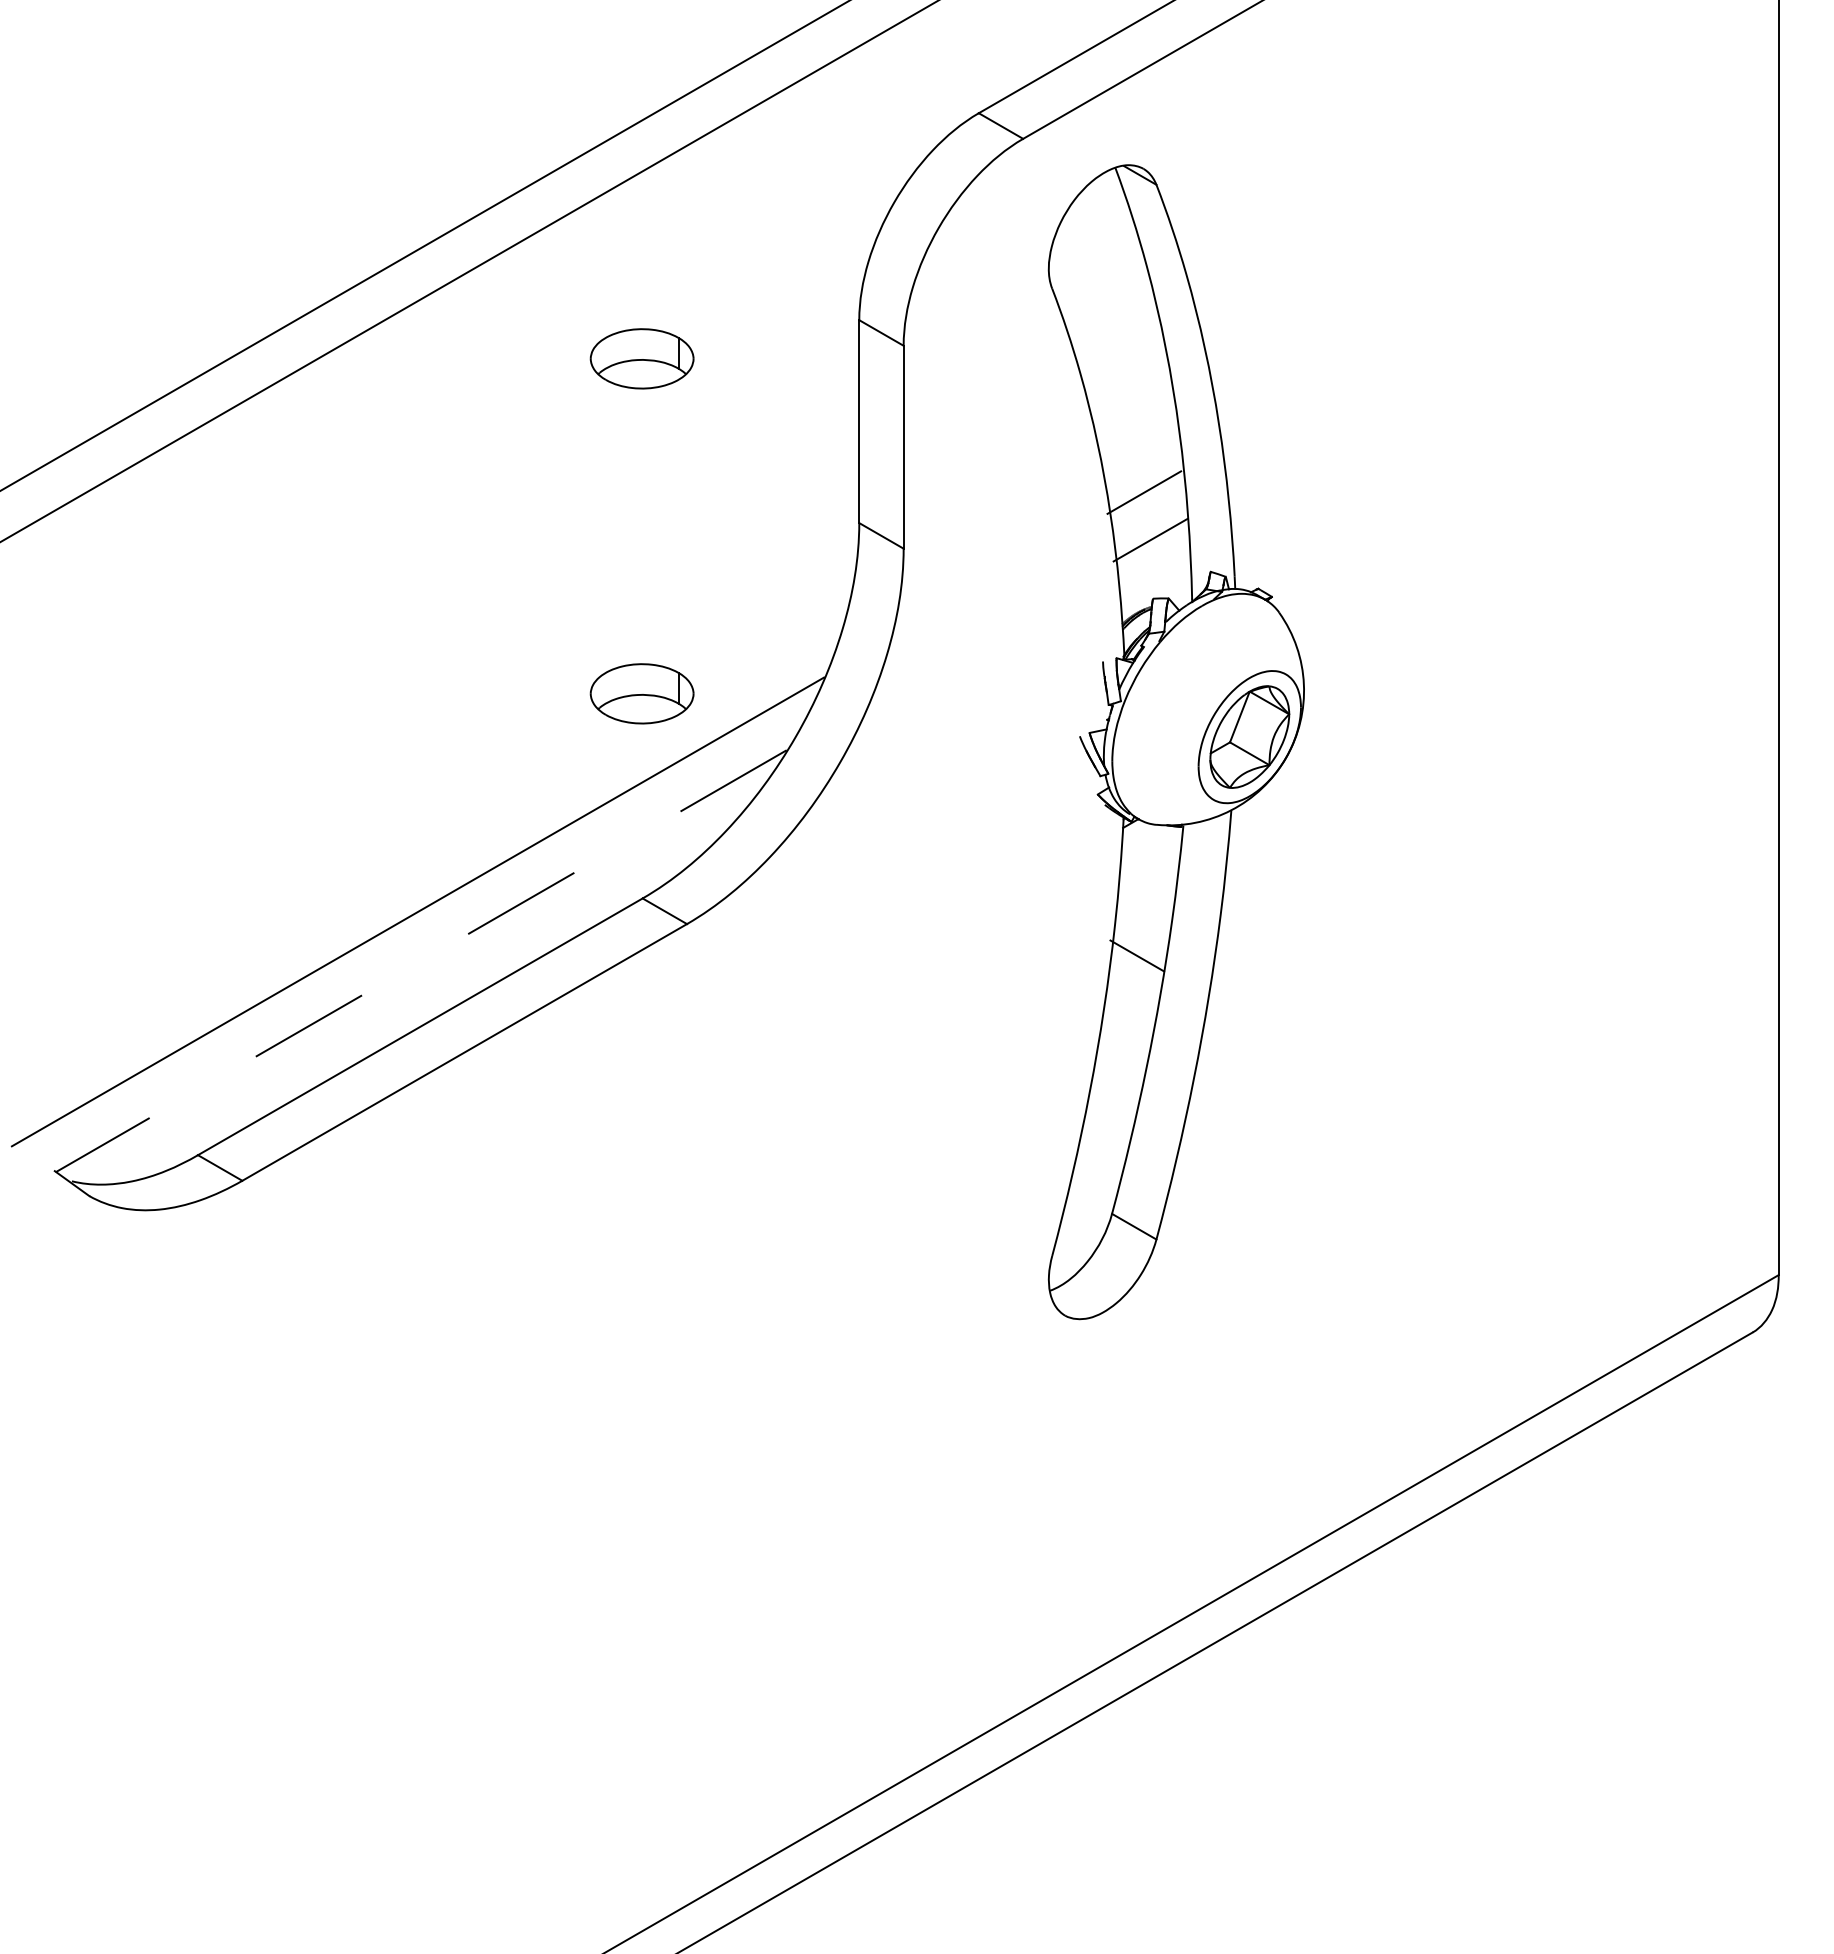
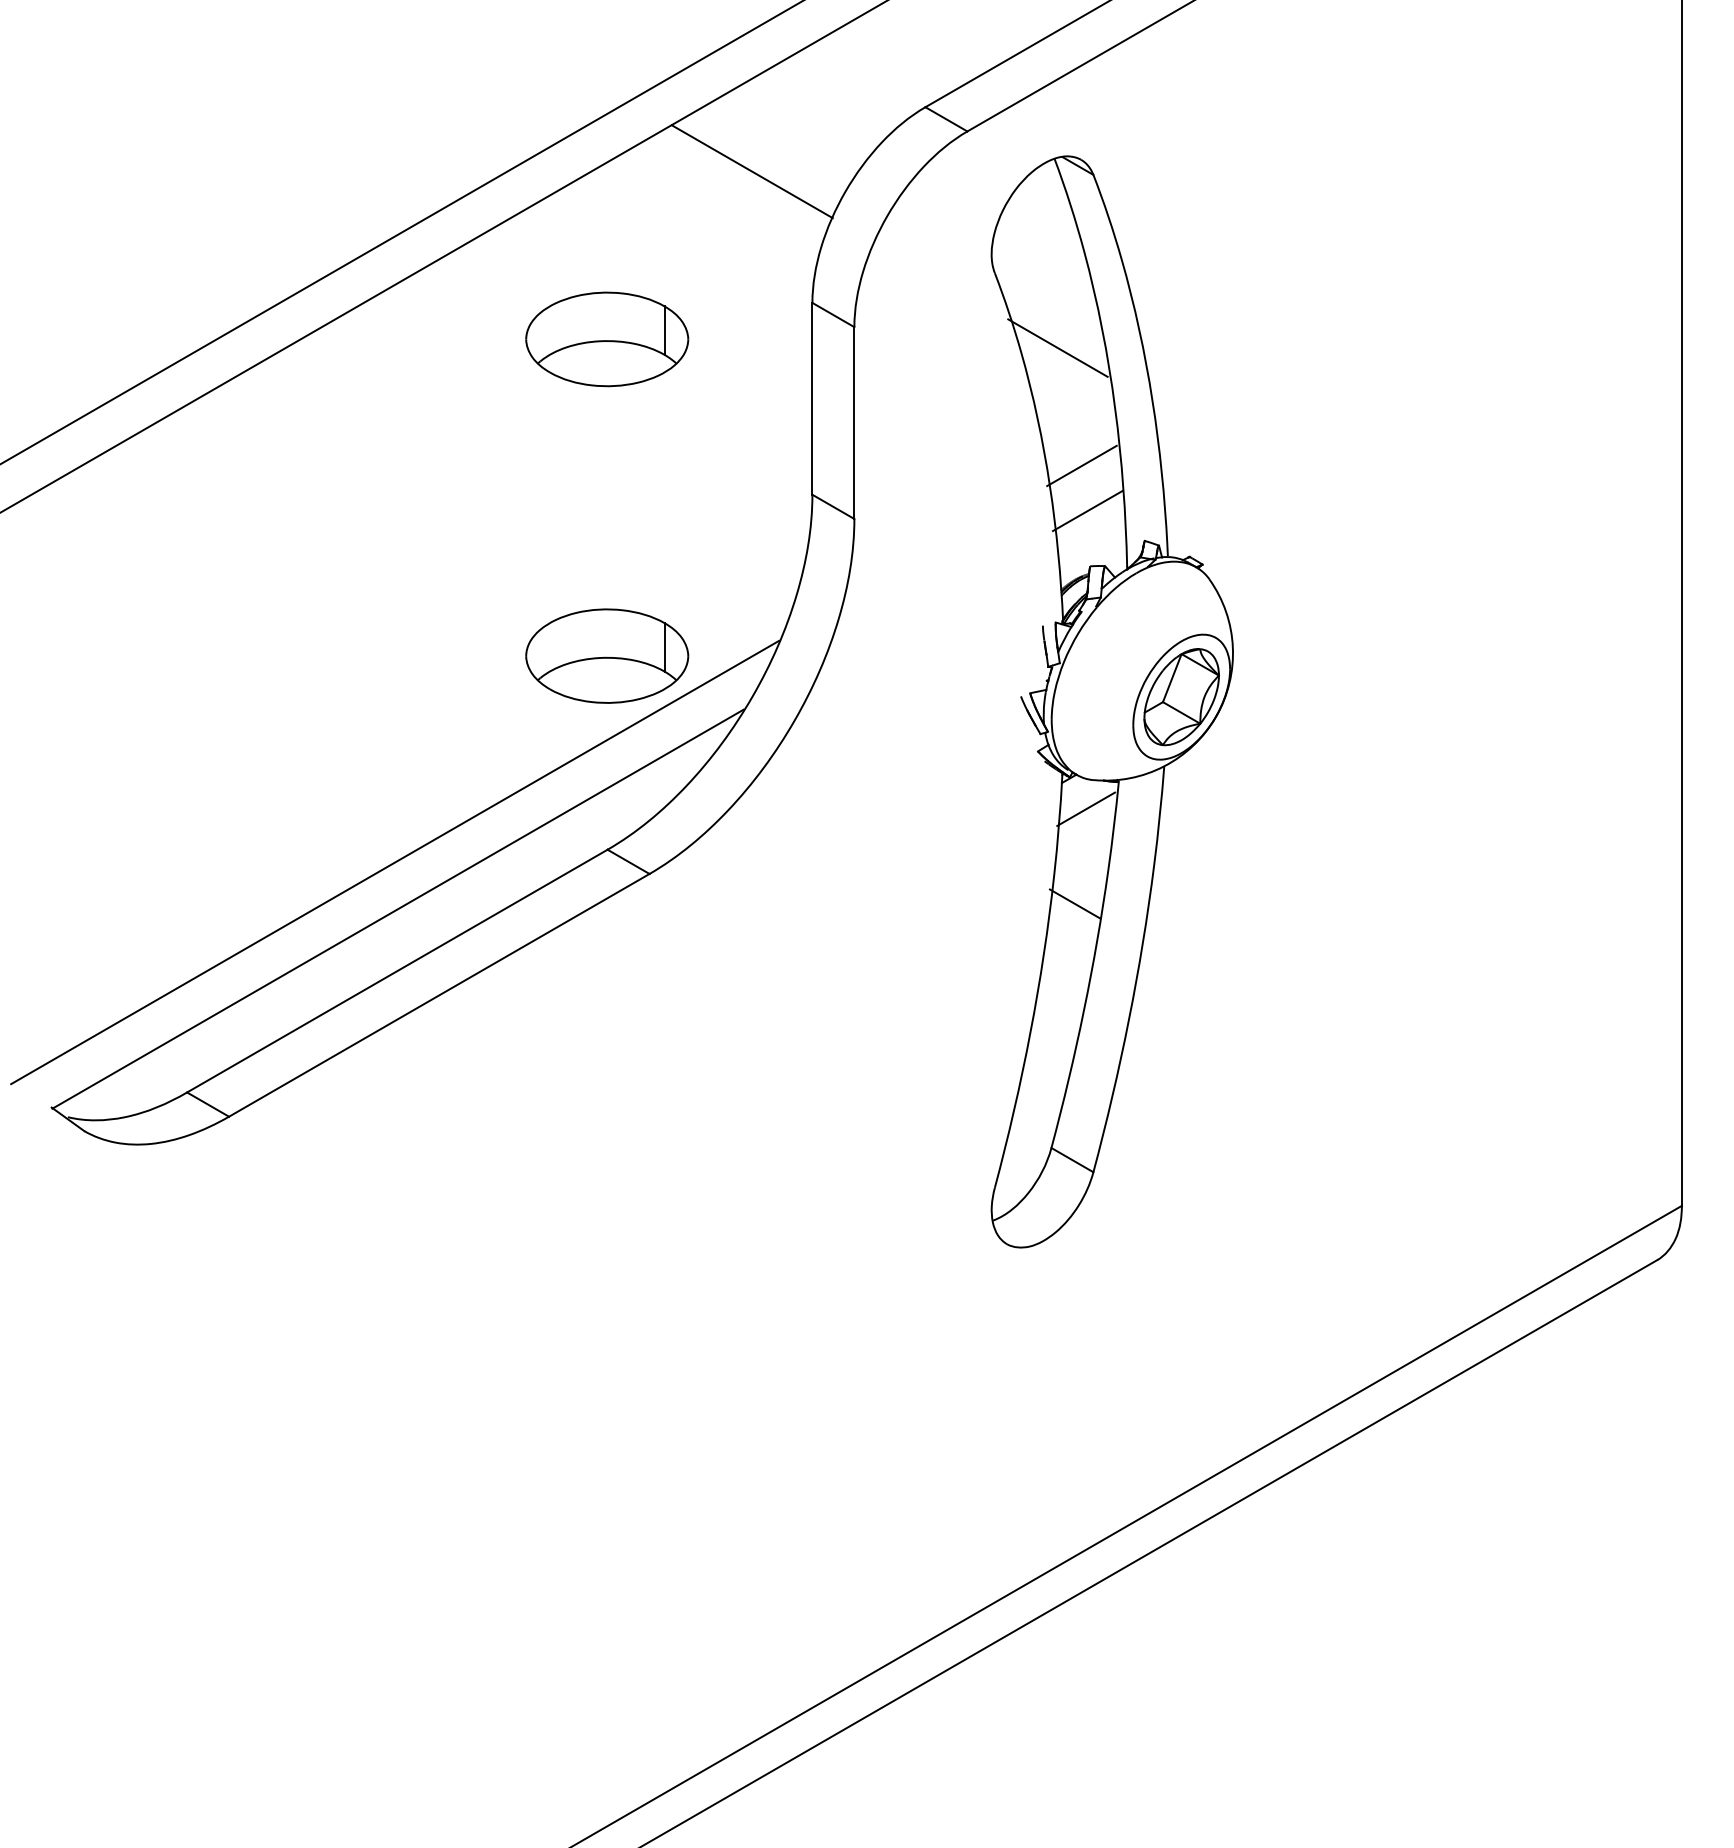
line: (795, 181) -> (752, 171), added
part: (641, 358) -> (606, 339), size x1.67
line: (1118, 367) -> (1057, 347), added
part: (641, 693) -> (606, 655), size x1.67
line: (1148, 855) -> (1085, 809), added
line: (420, 961) -> (397, 909), dashed -> solid

